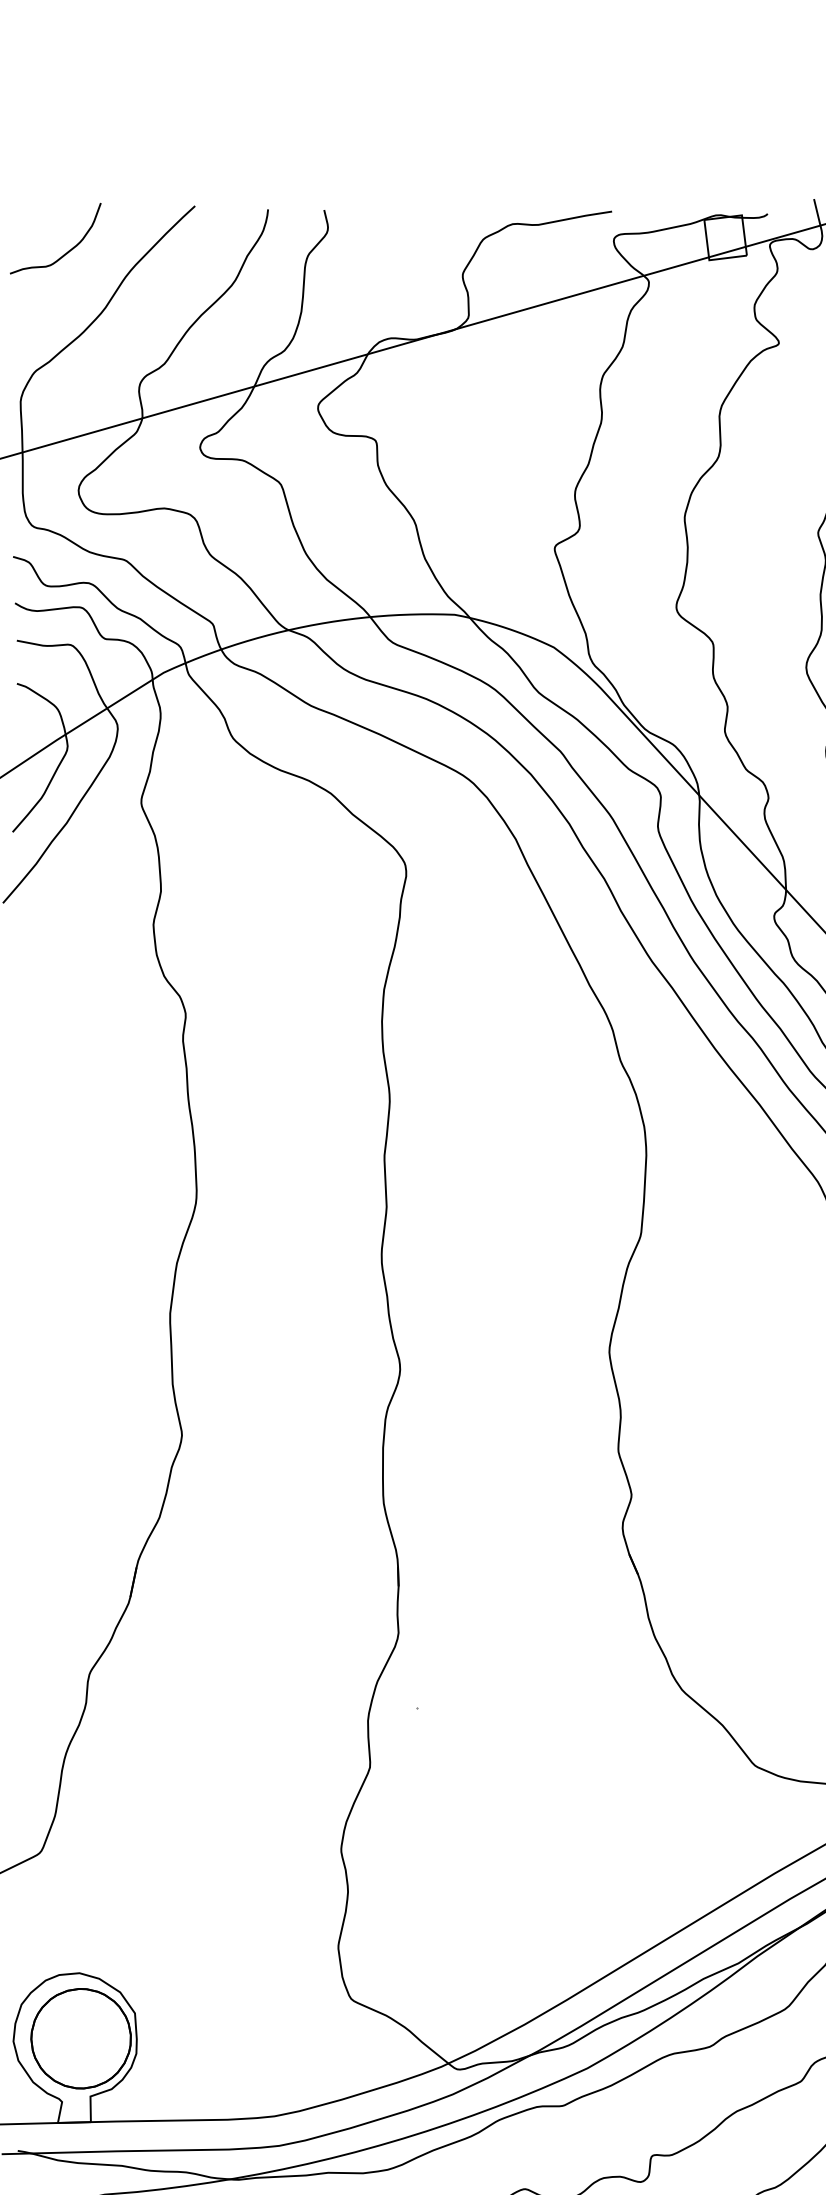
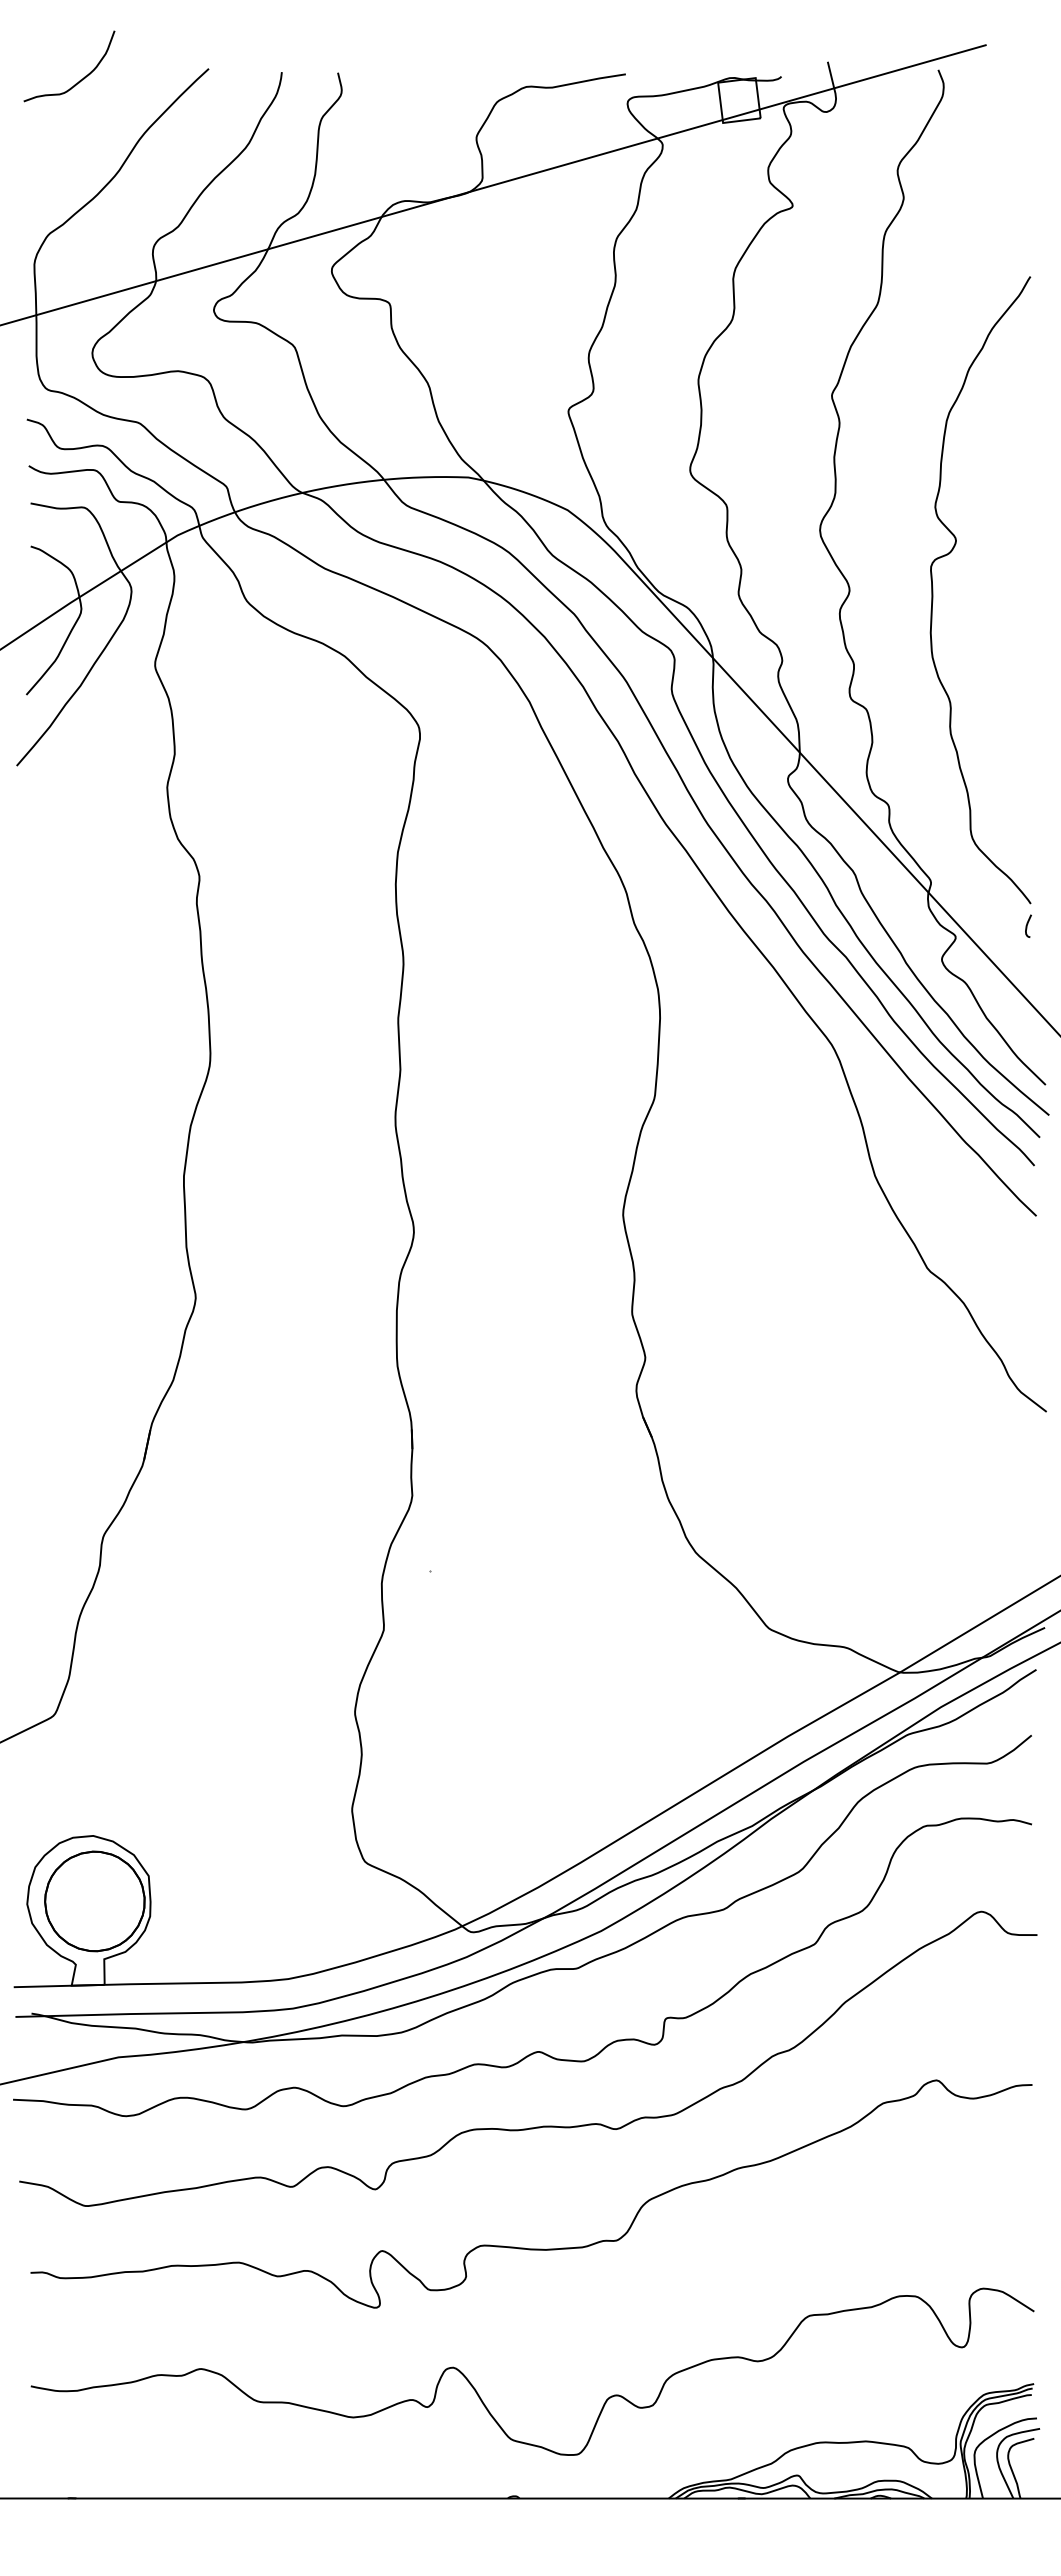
curve: (66, 251) -> (80, 79), moved

